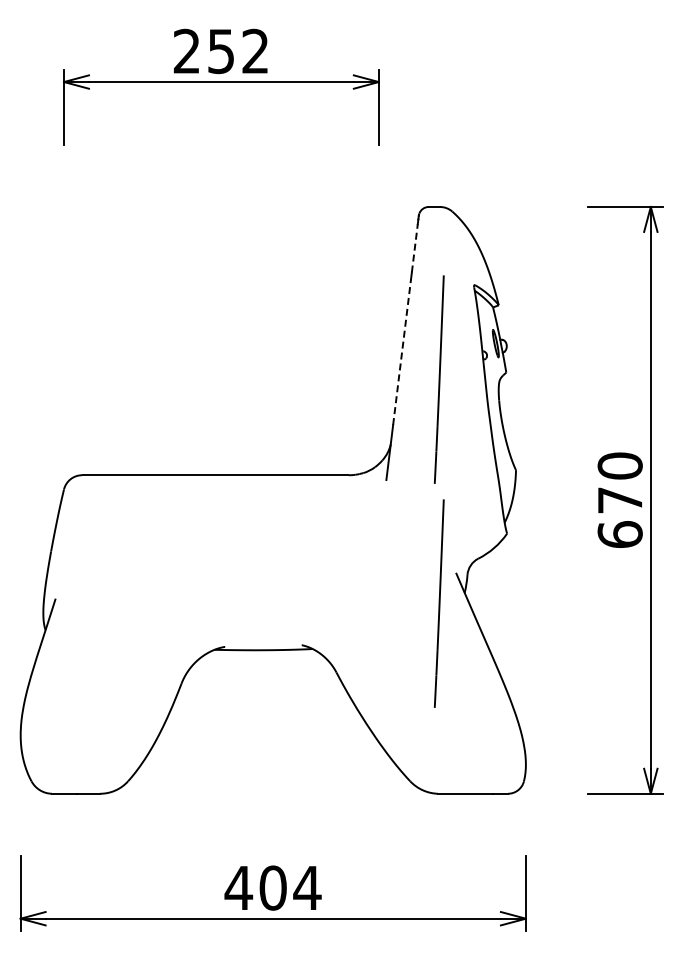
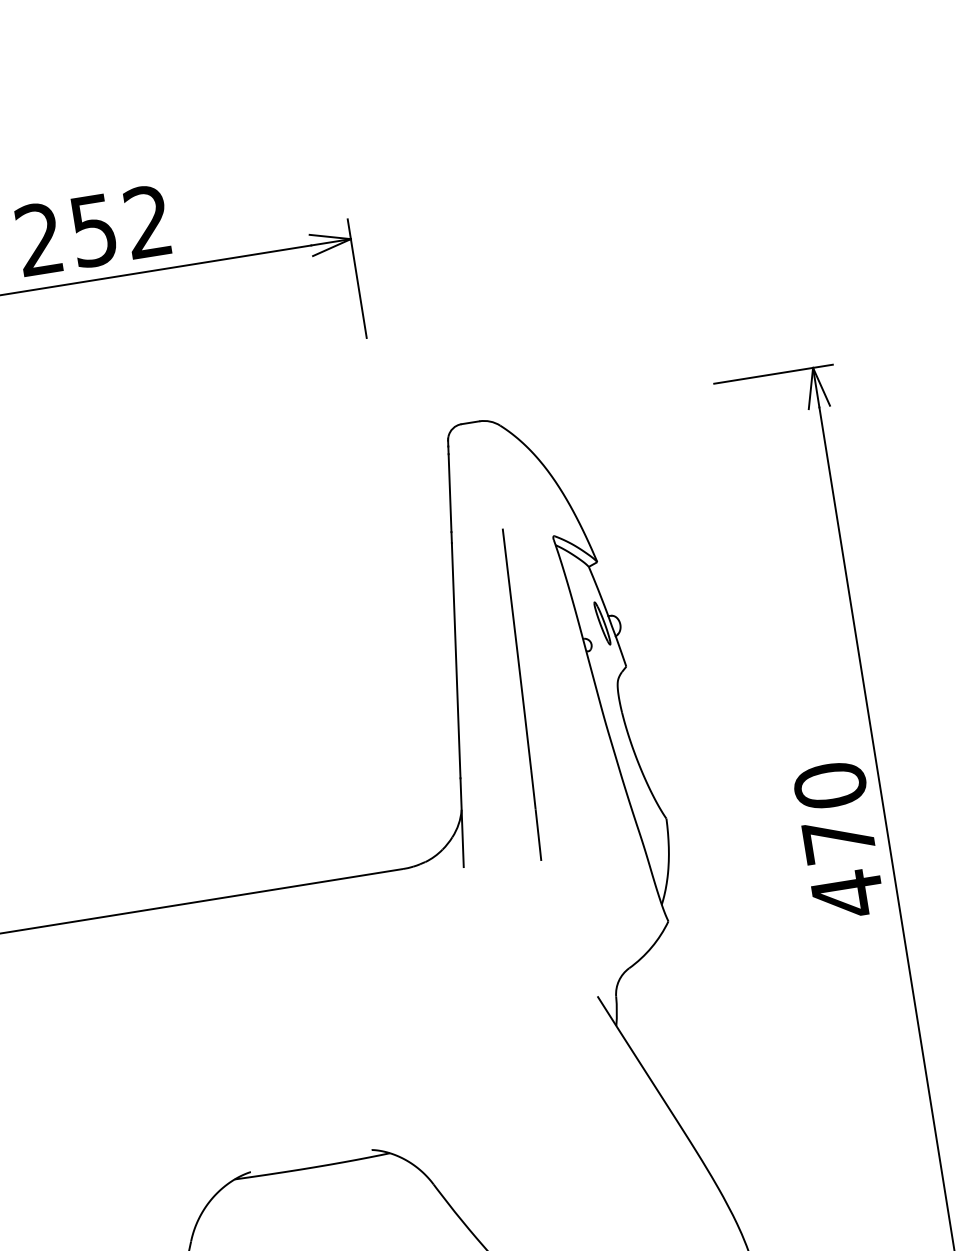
line: (414, 247) -> (449, 491), dashed -> solid
line: (402, 351) -> (456, 659), dashed -> solid
text: (619, 534) -> (846, 894), 670 -> 470
line: (438, 603) -> (577, 1049), removed

